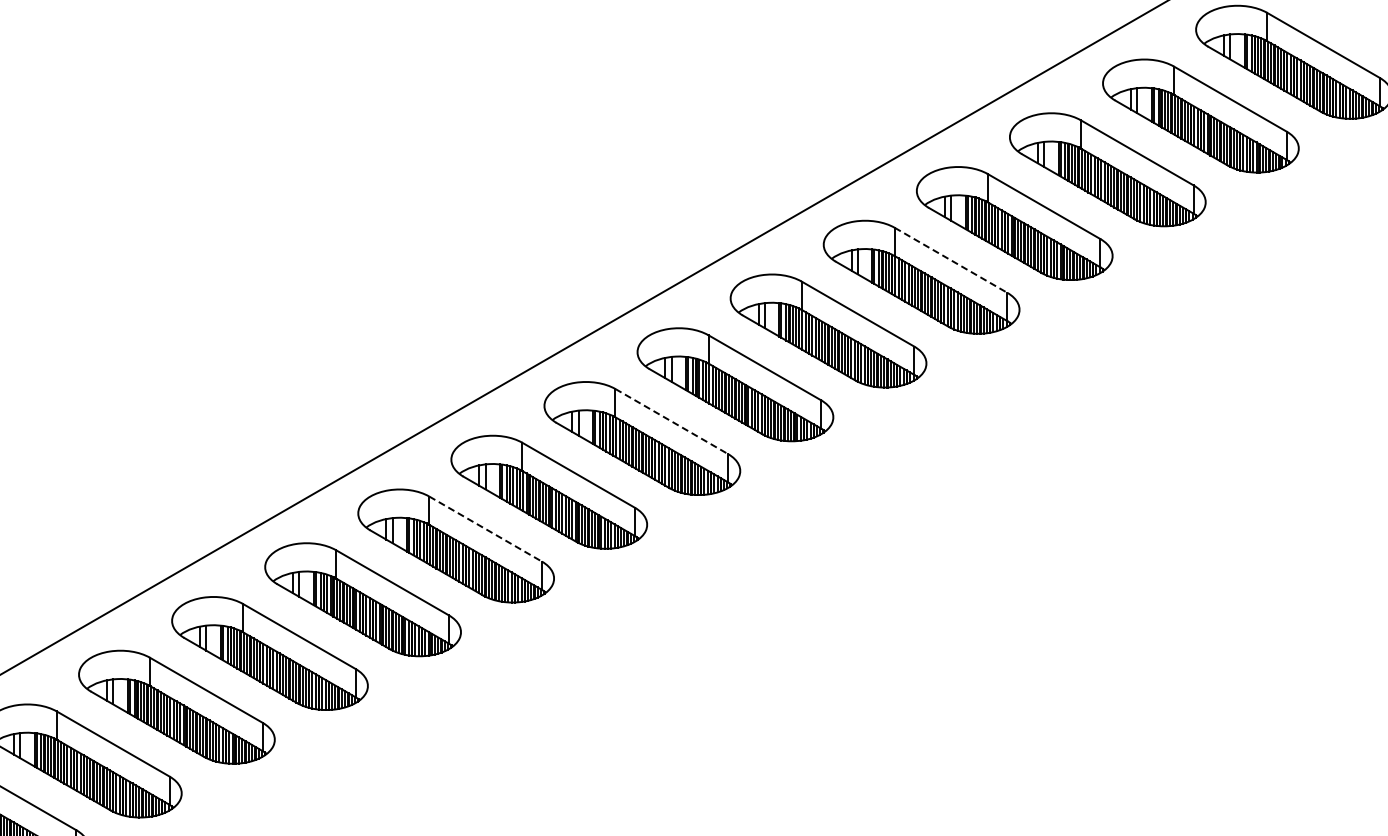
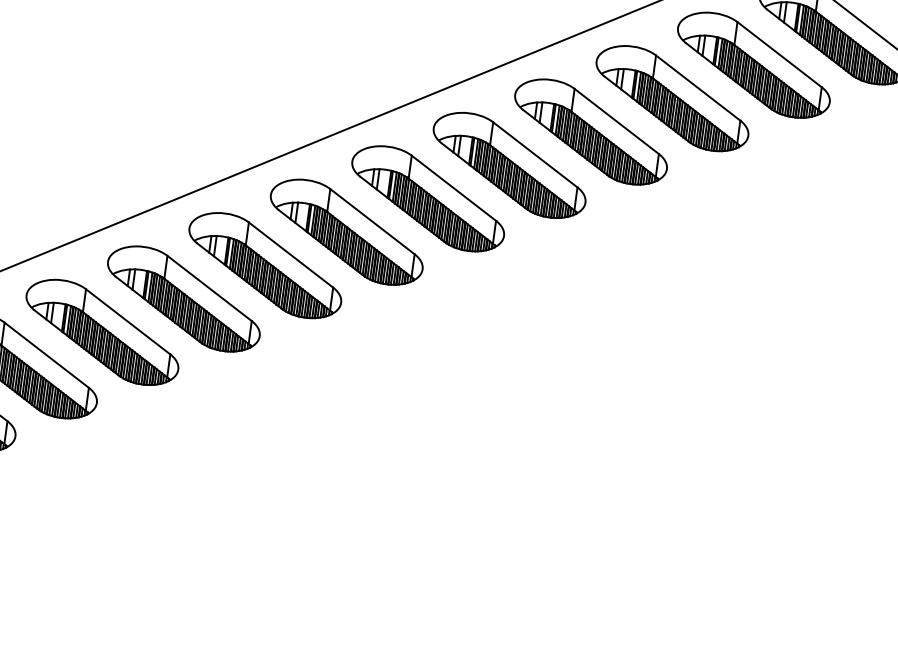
line: (951, 260) -> (535, 155), dashed -> solid
line: (672, 421) -> (291, 255), dashed -> solid
line: (486, 529) -> (128, 322), dashed -> solid

